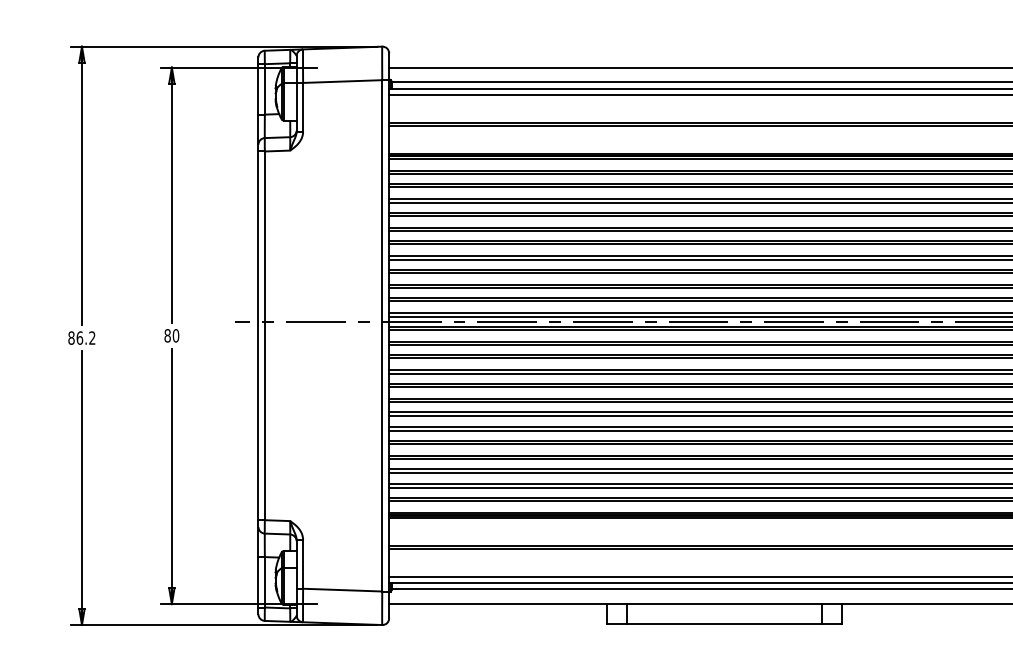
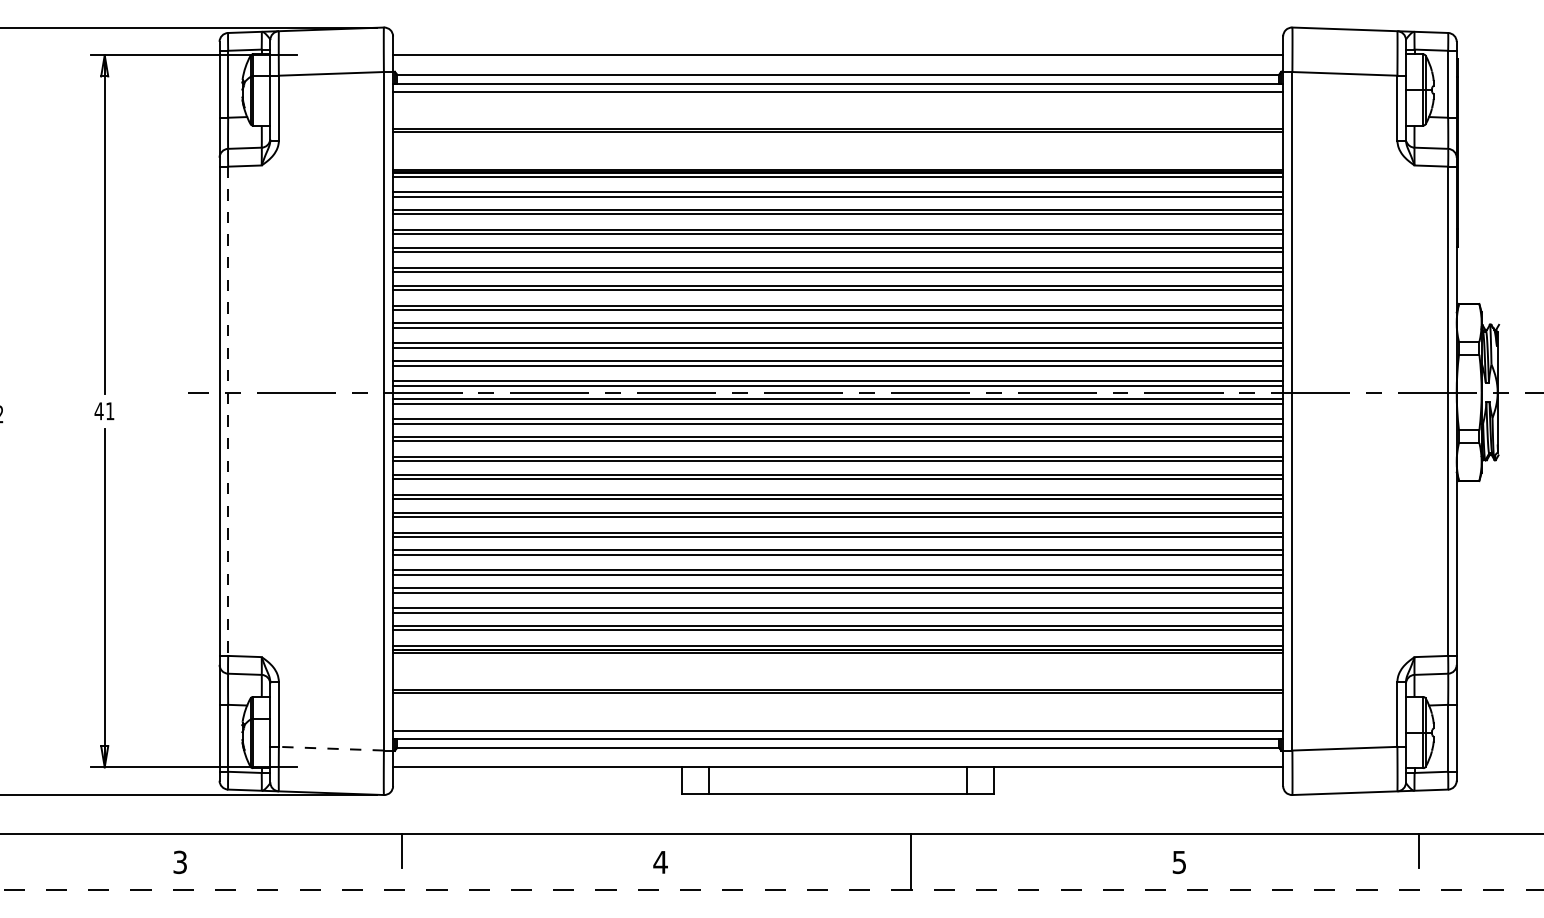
text: (171, 336) -> (104, 411), 80 -> 41
line: (265, 336) -> (228, 411), solid -> dashed
line: (342, 589) -> (331, 748), solid -> dashed

